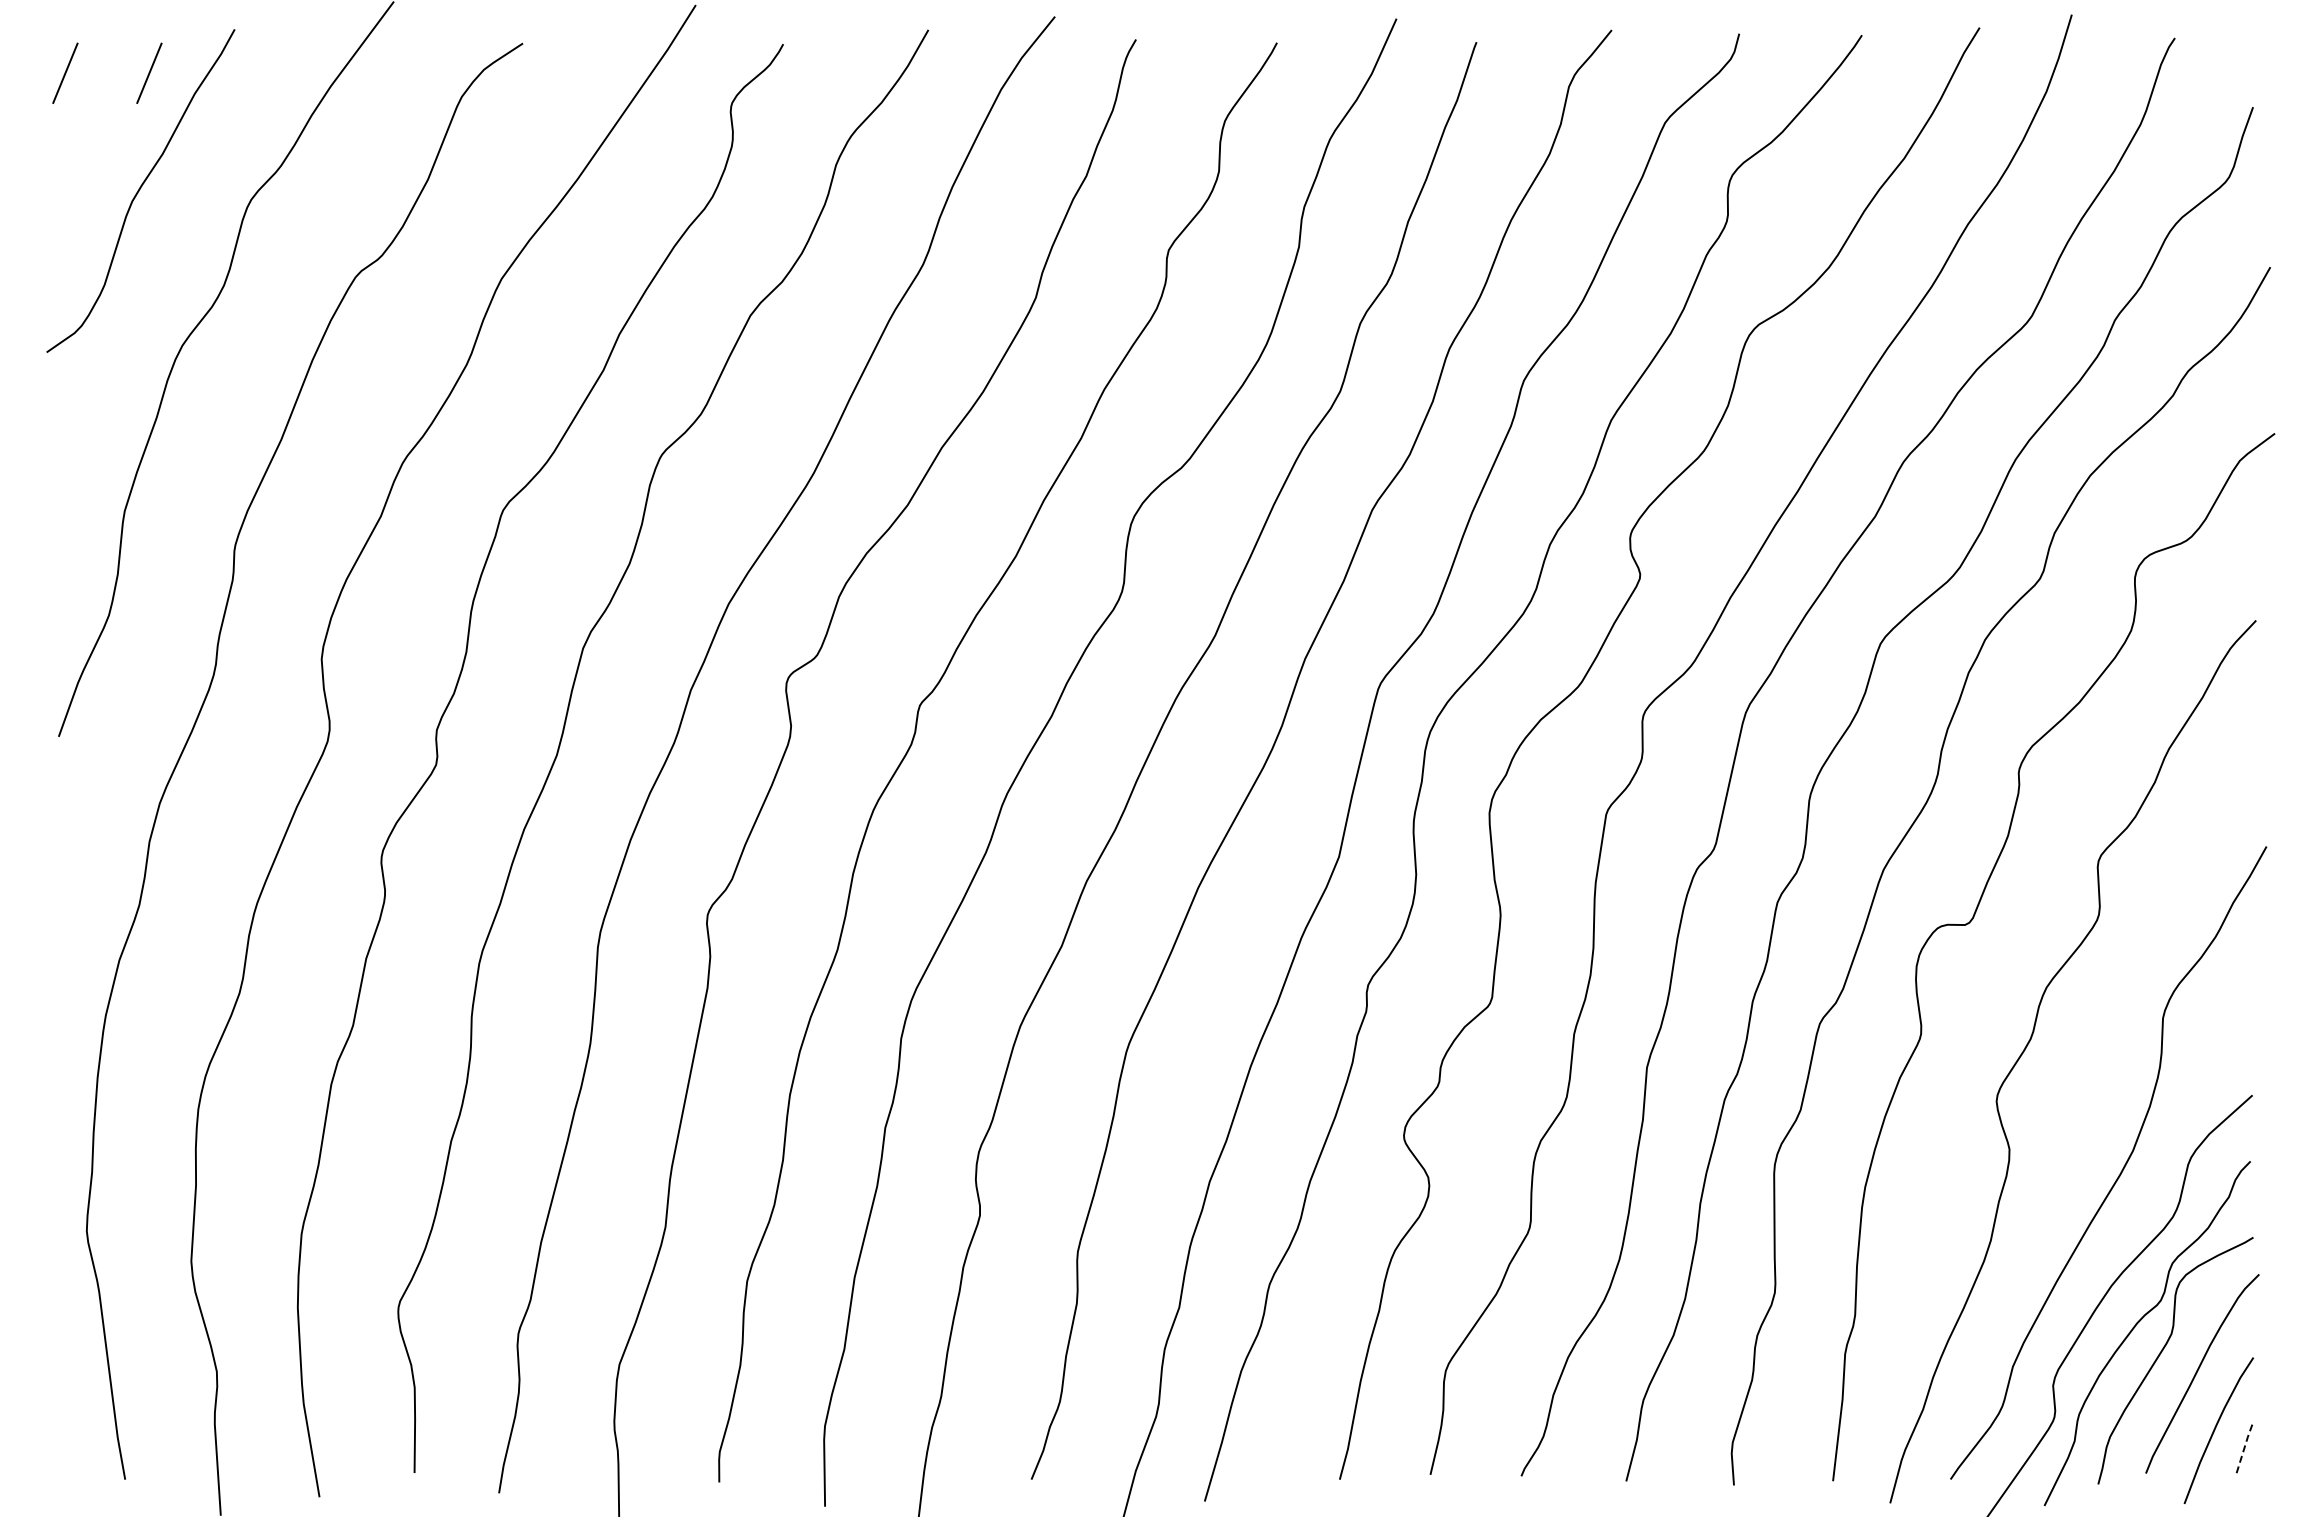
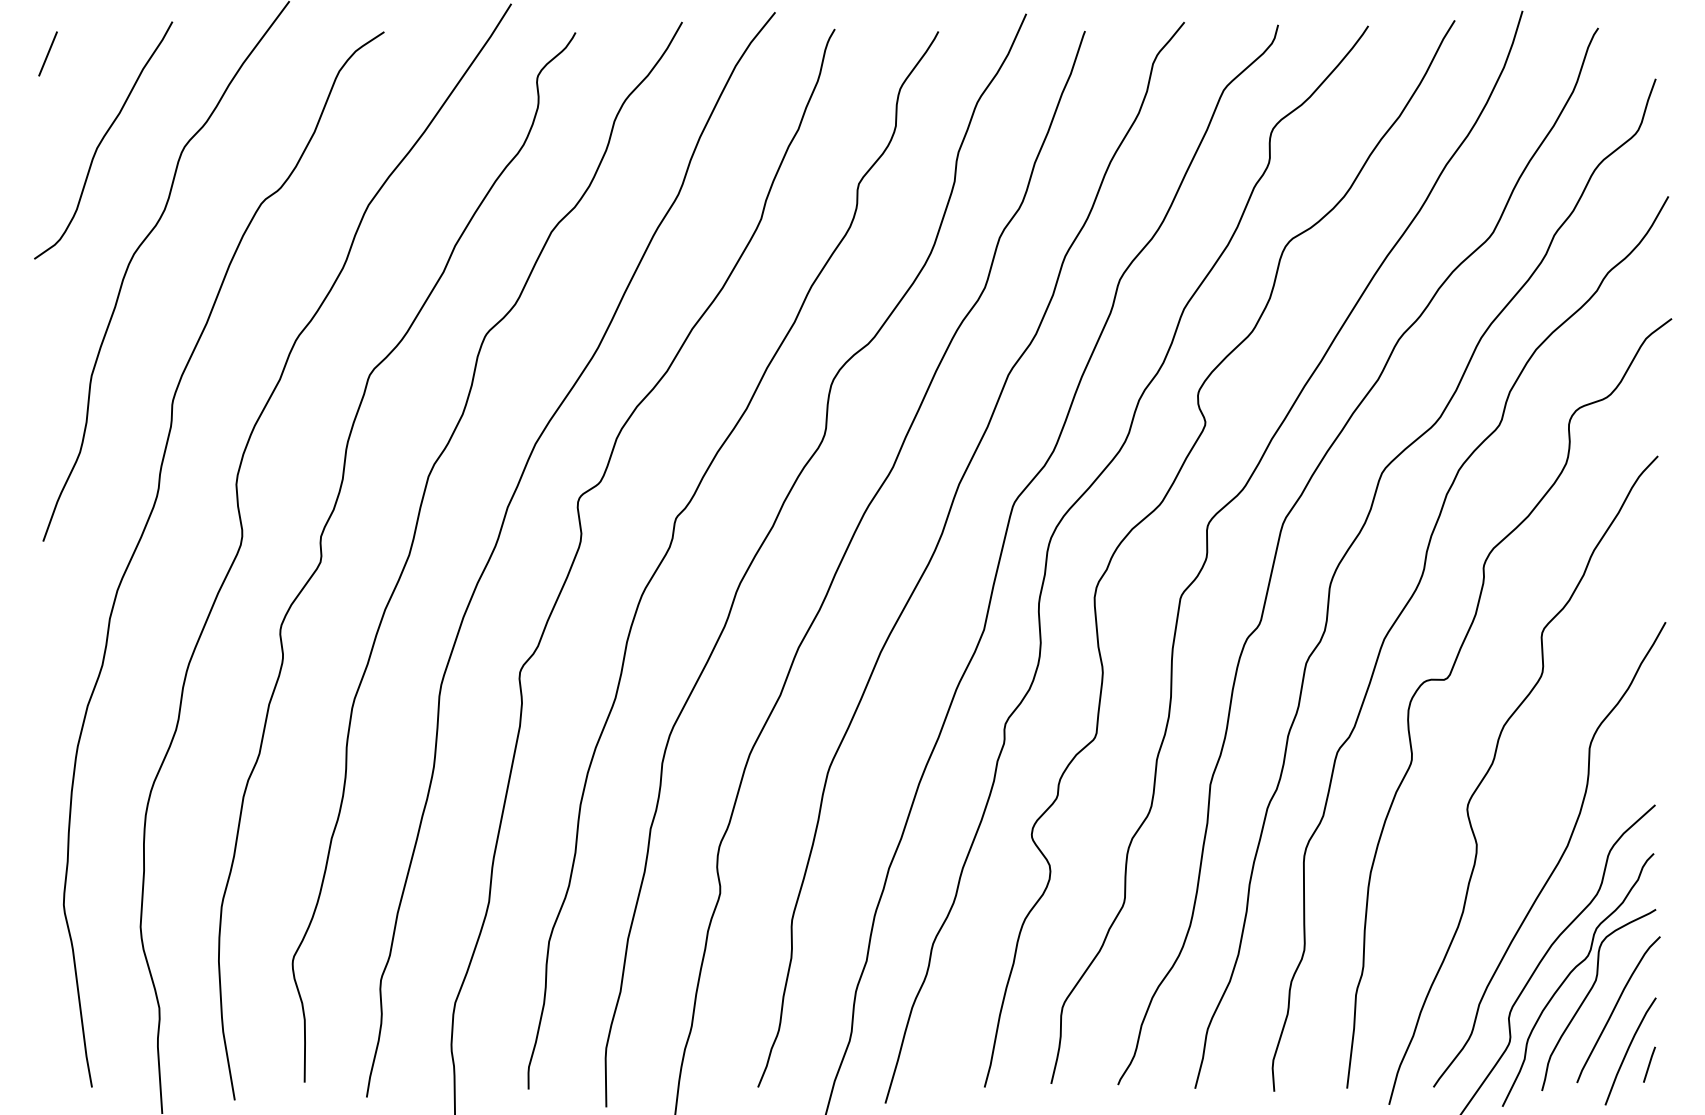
line: (149, 72) -> (109, 53), removed
line: (2244, 1447) -> (1649, 1063), dashed -> solid

